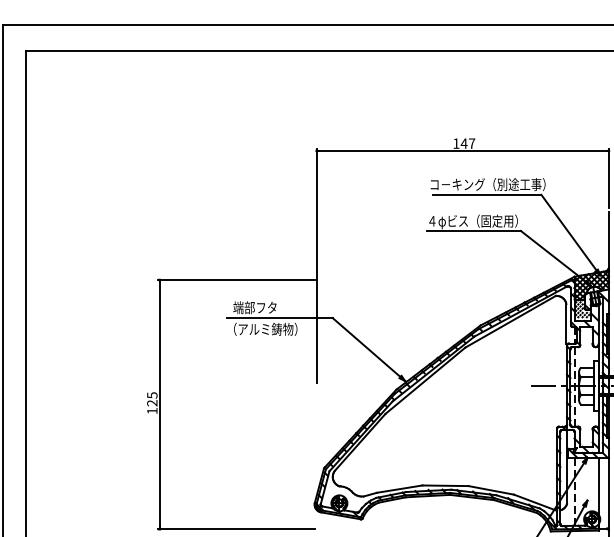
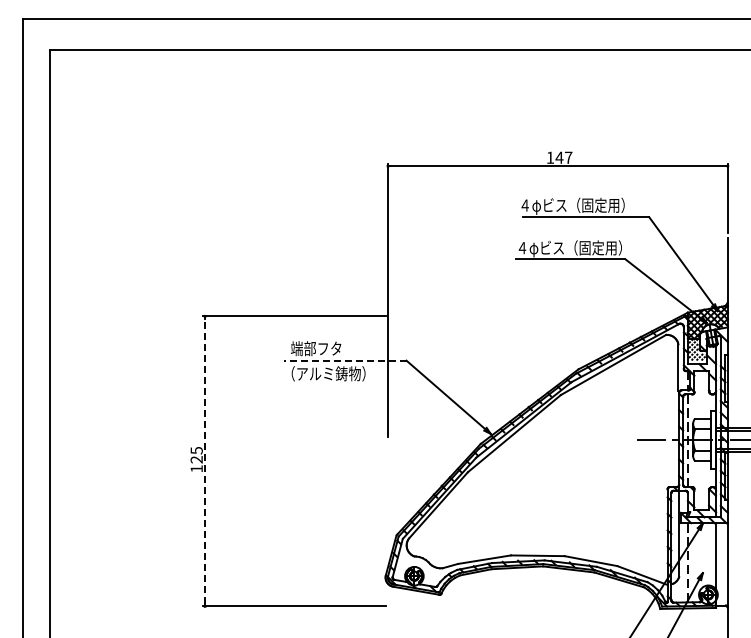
text: (488, 184) -> (587, 205), コ－キング（別途工事） -> ４φビス（固定用）
line: (279, 317) -> (344, 360), solid -> dashed
line: (159, 404) -> (205, 461), solid -> dashed

